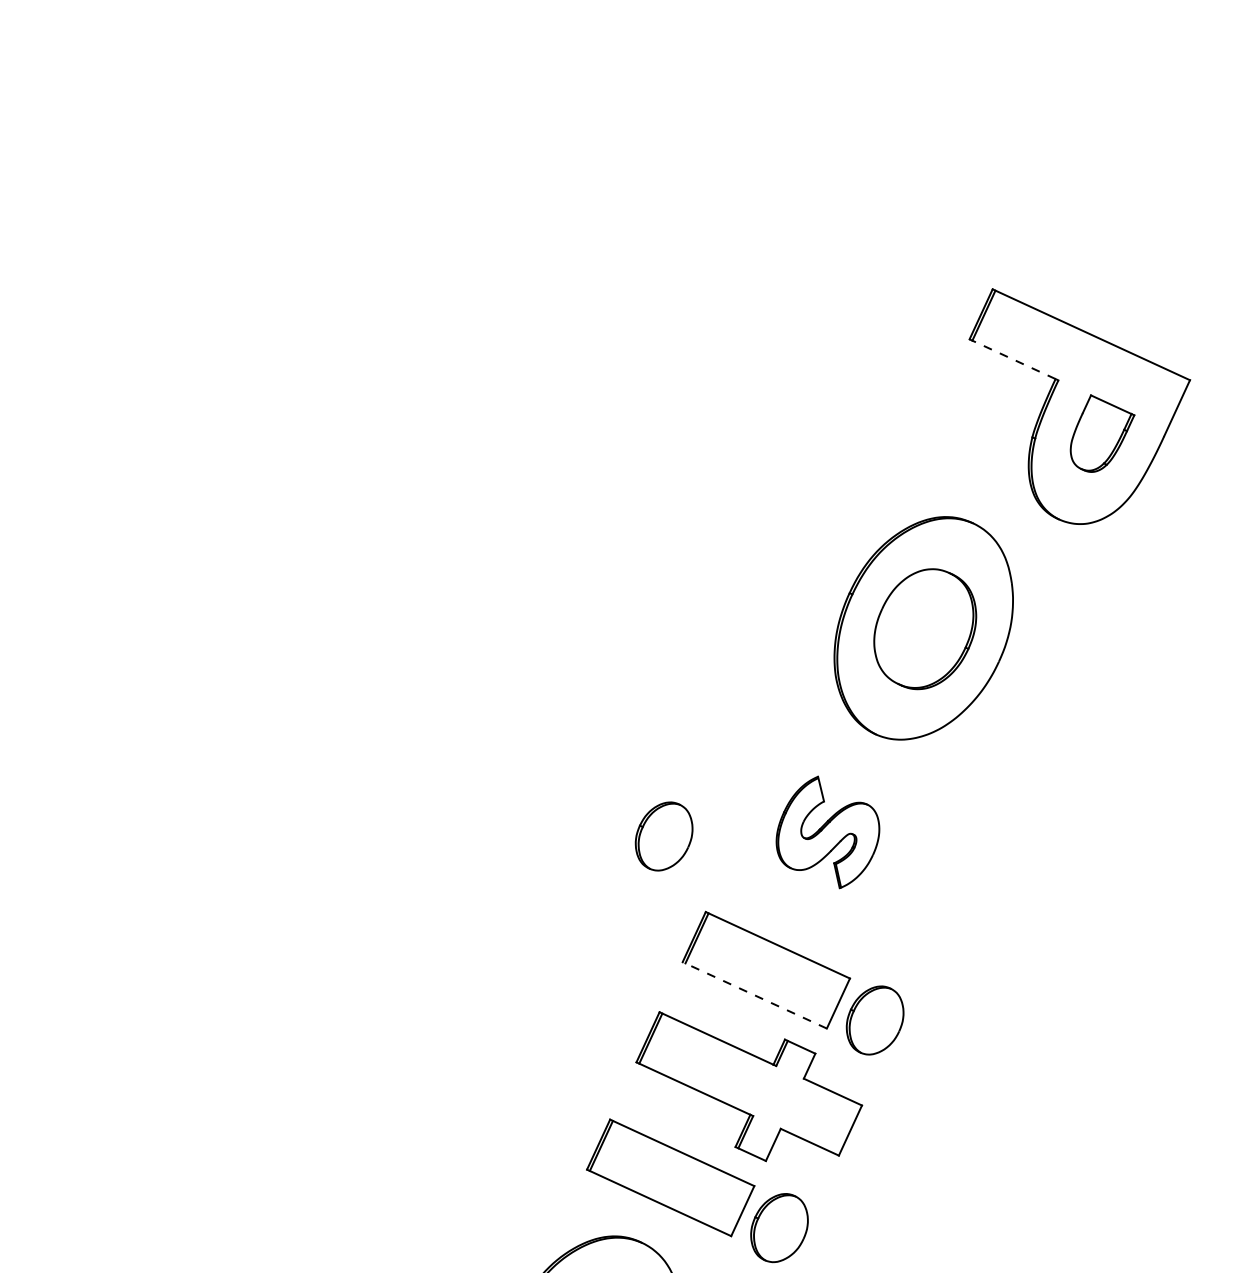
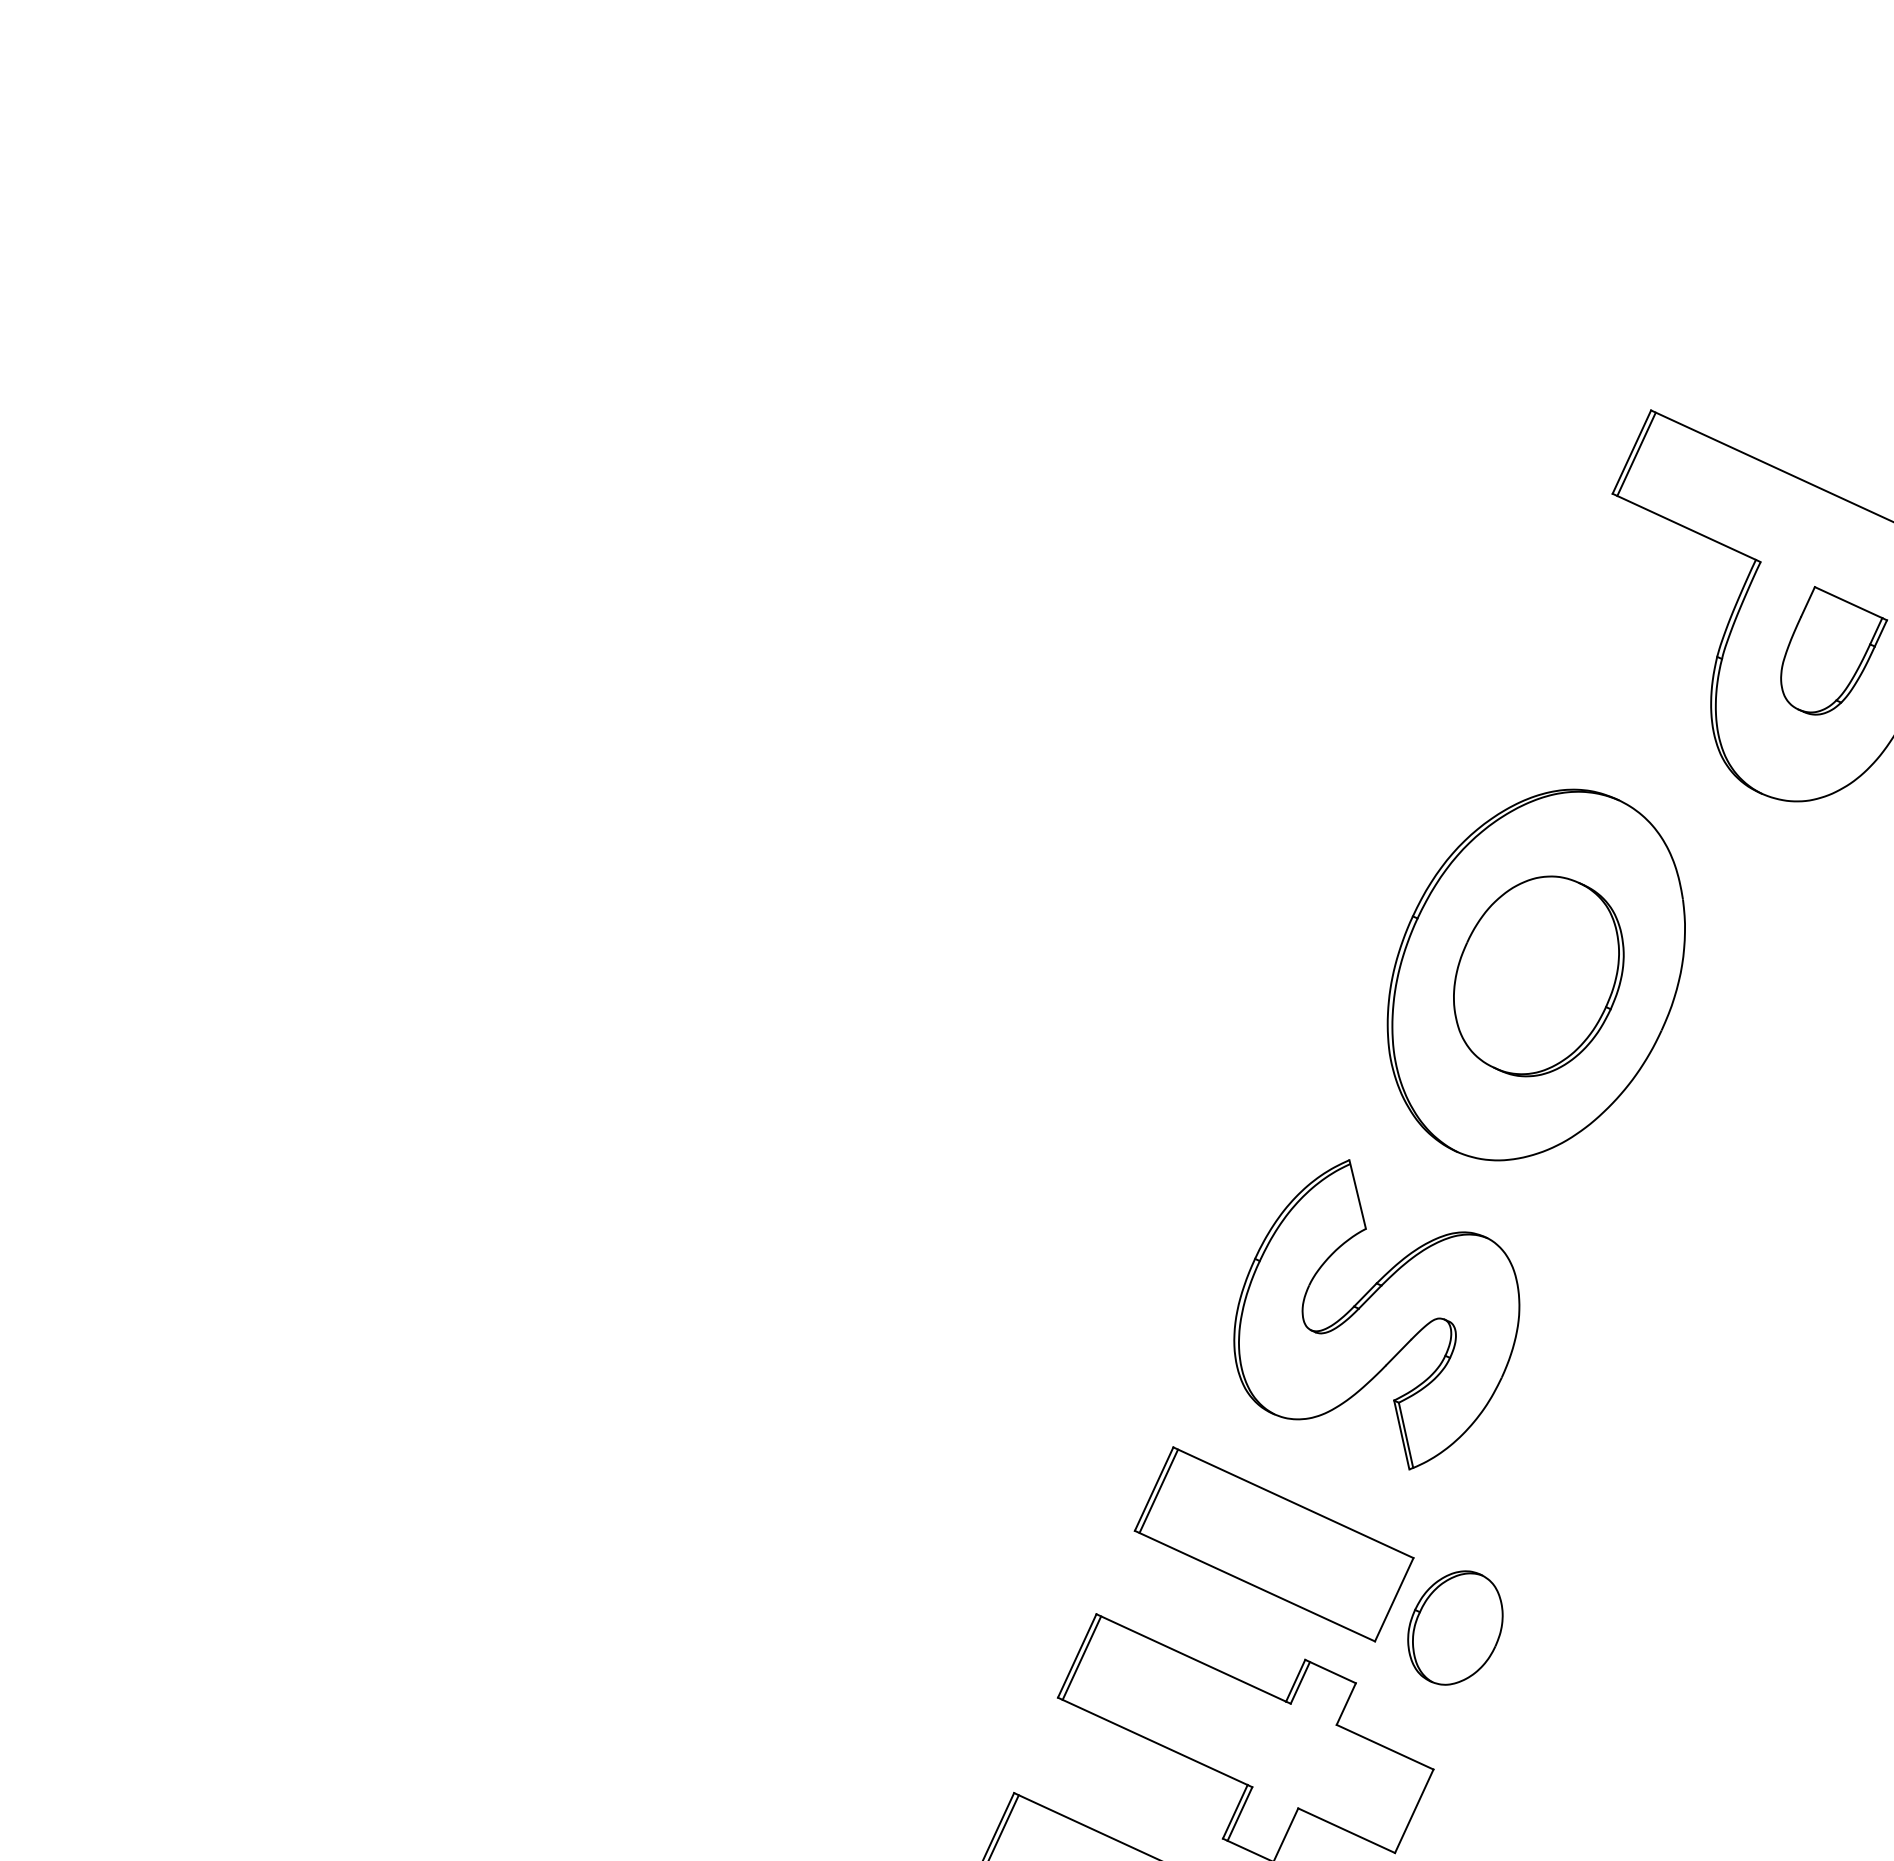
line: (1012, 359) -> (1684, 527), dashed -> solid
part: (827, 832) -> (1376, 1314), size x1.67
part: (663, 836) -> (1102, 1321), removed
line: (754, 995) -> (1254, 1586), dashed -> solid

